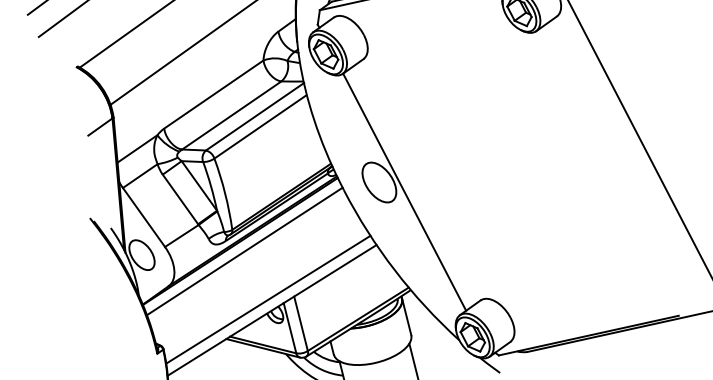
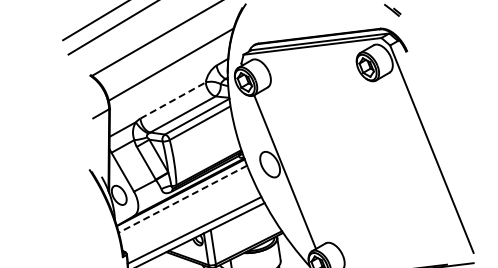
line: (214, 94) -> (173, 100), solid -> dashed
line: (244, 252) -> (182, 199), solid -> dashed

